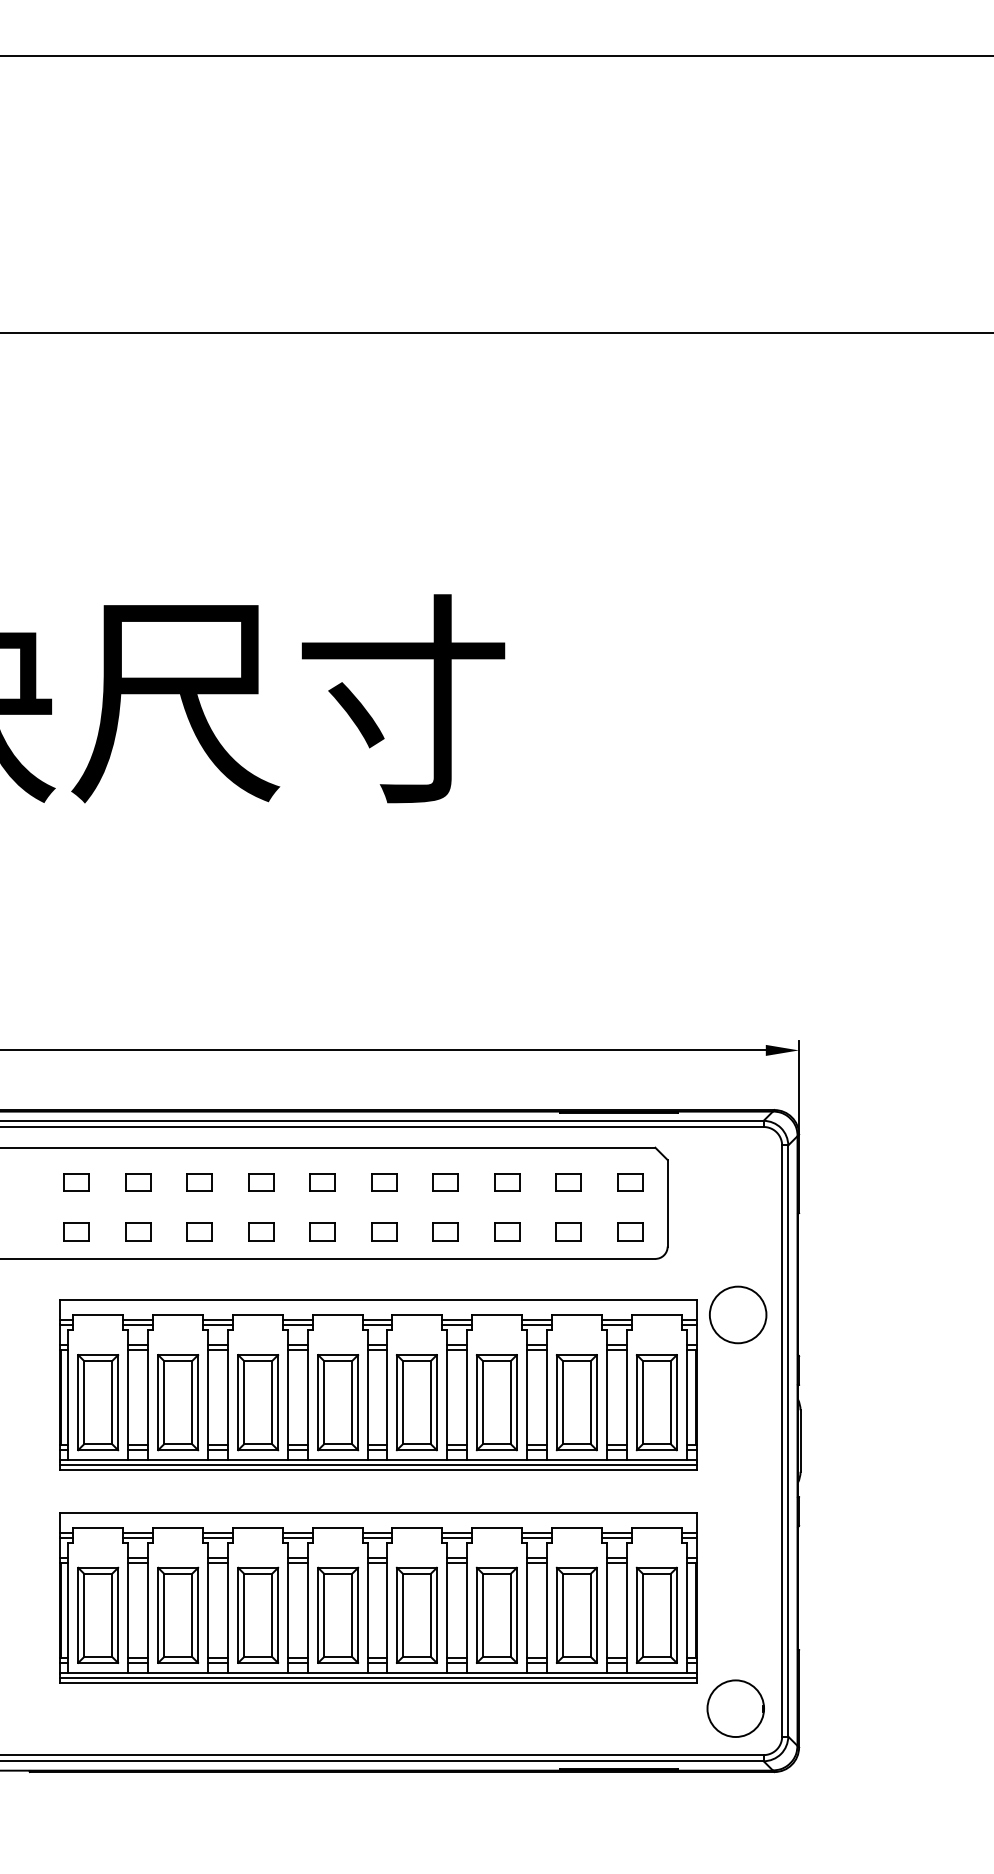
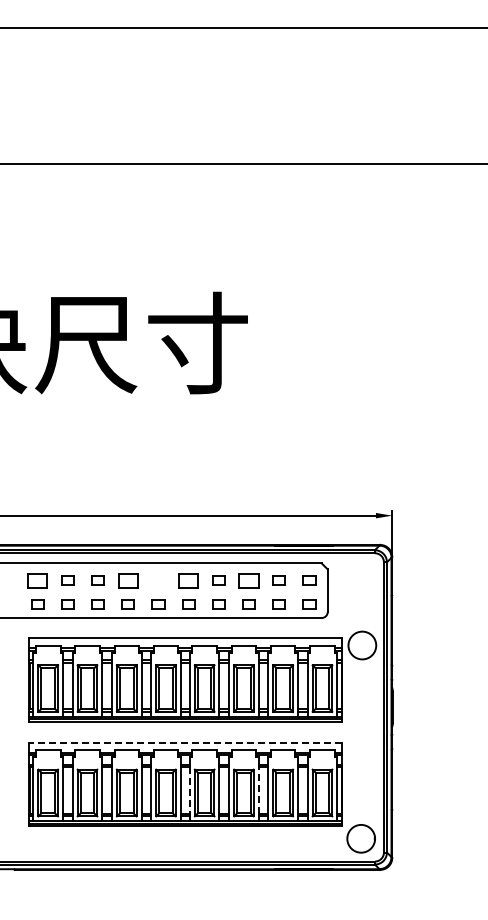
part: (76, 1182) -> (37, 580), size x1.6
part: (259, 1182) -> (127, 580), size x1.6
part: (322, 1182) -> (158, 580), removed
part: (383, 1182) -> (188, 580), size x1.6
part: (506, 1182) -> (248, 580), size x1.6
line: (377, 1512) -> (185, 742), solid -> dashed
line: (526, 1610) -> (258, 790), solid -> dashed
line: (385, 1612) -> (189, 791), solid -> dashed

